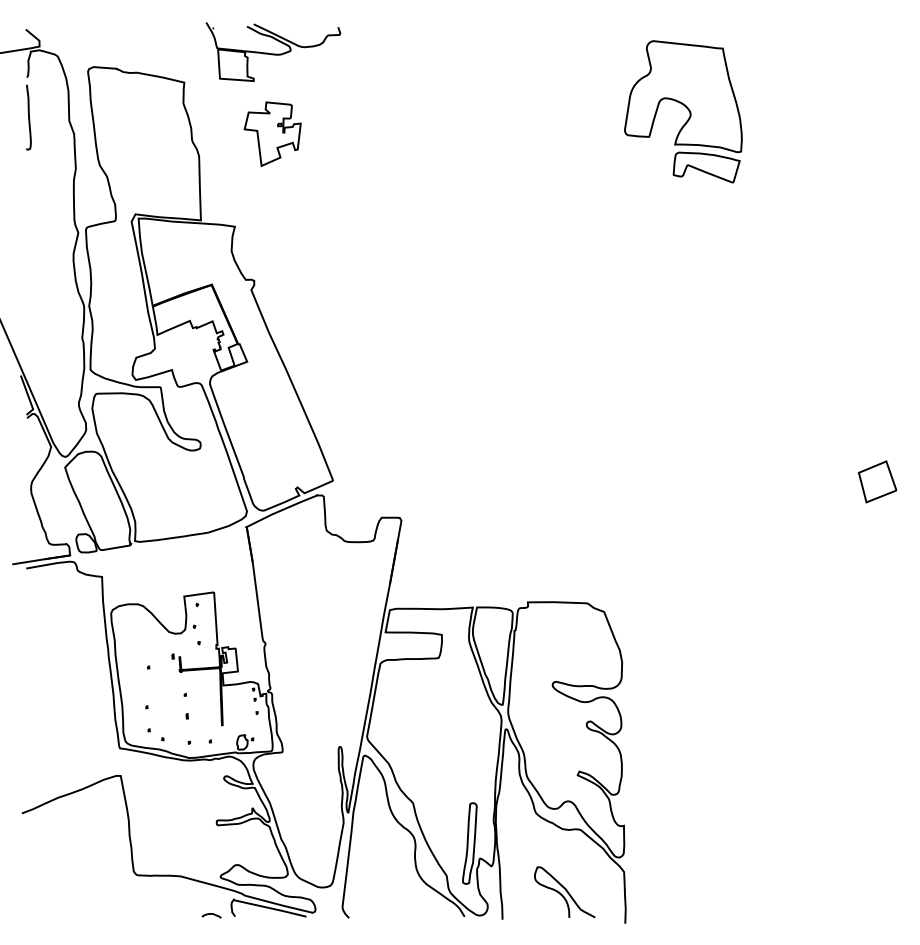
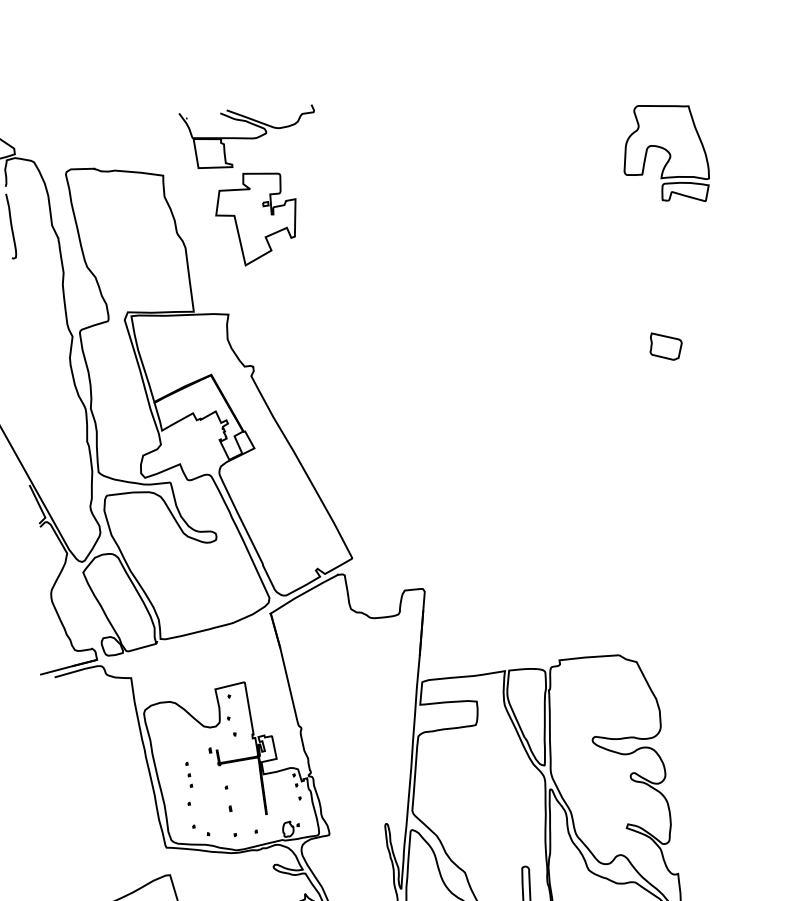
part: (682, 111) -> (664, 153), size x0.71
part: (272, 133) -> (256, 217), size x1.43
part: (664, 302) -> (665, 346), added
part: (150, 684) -> (190, 780), added

